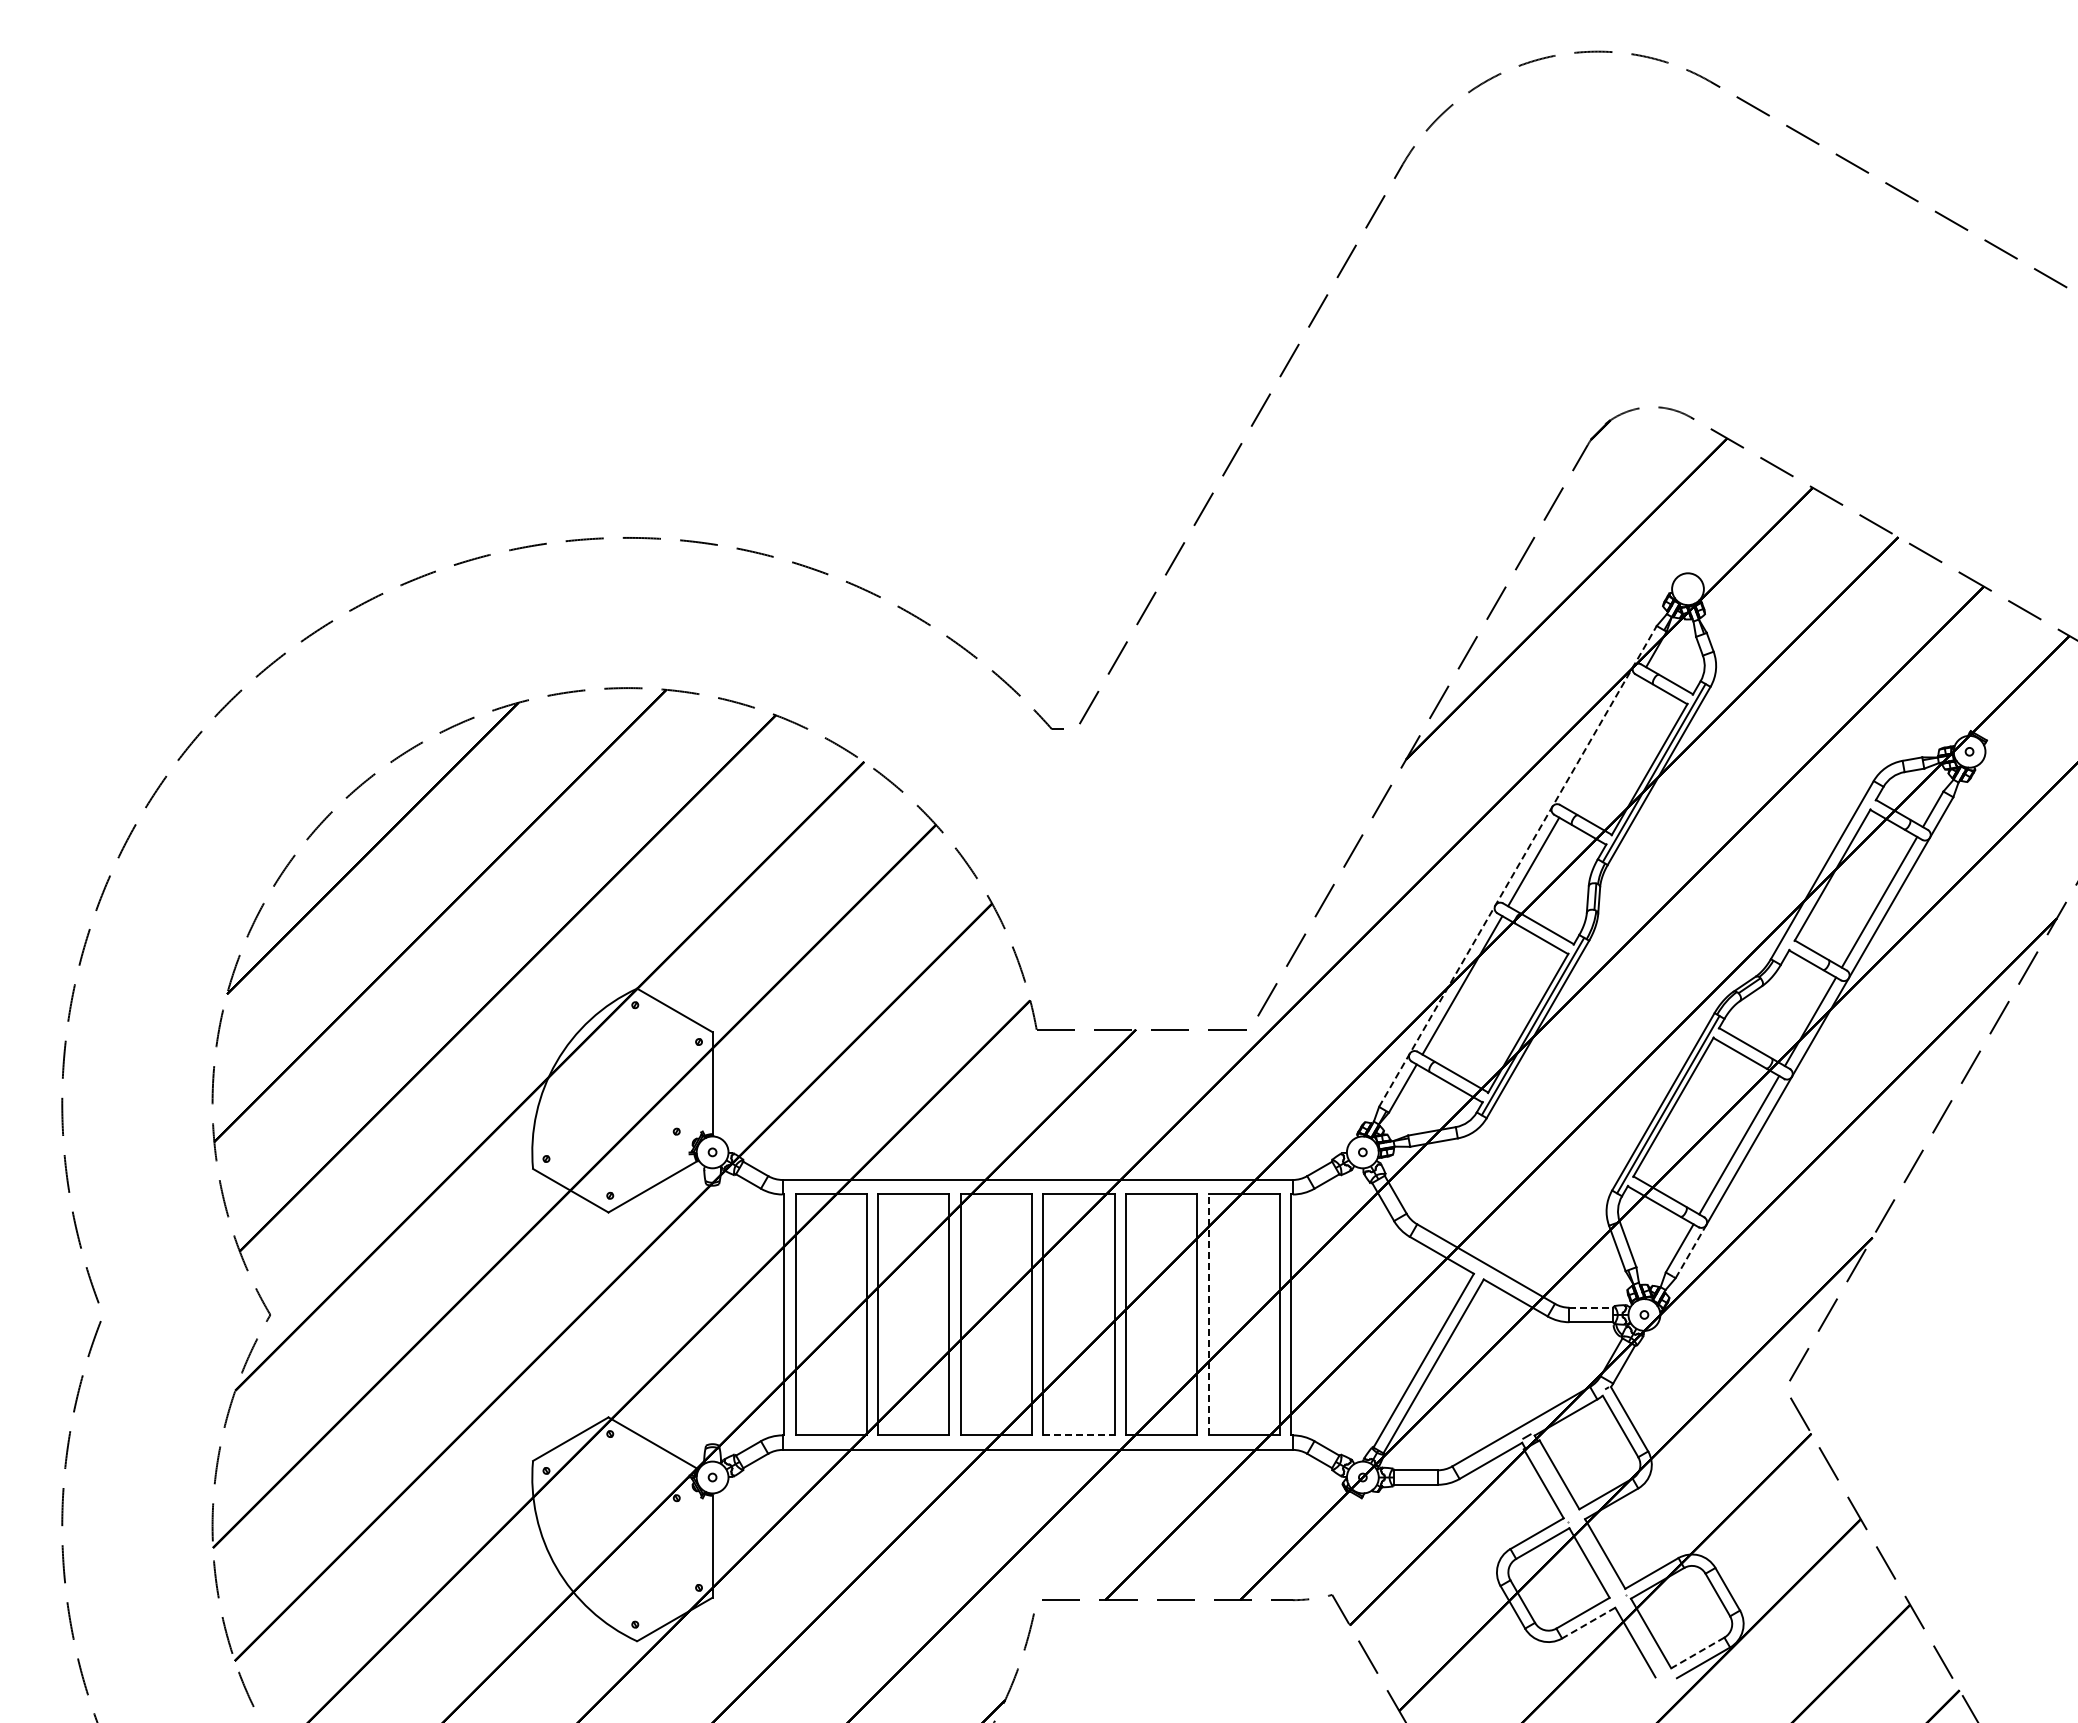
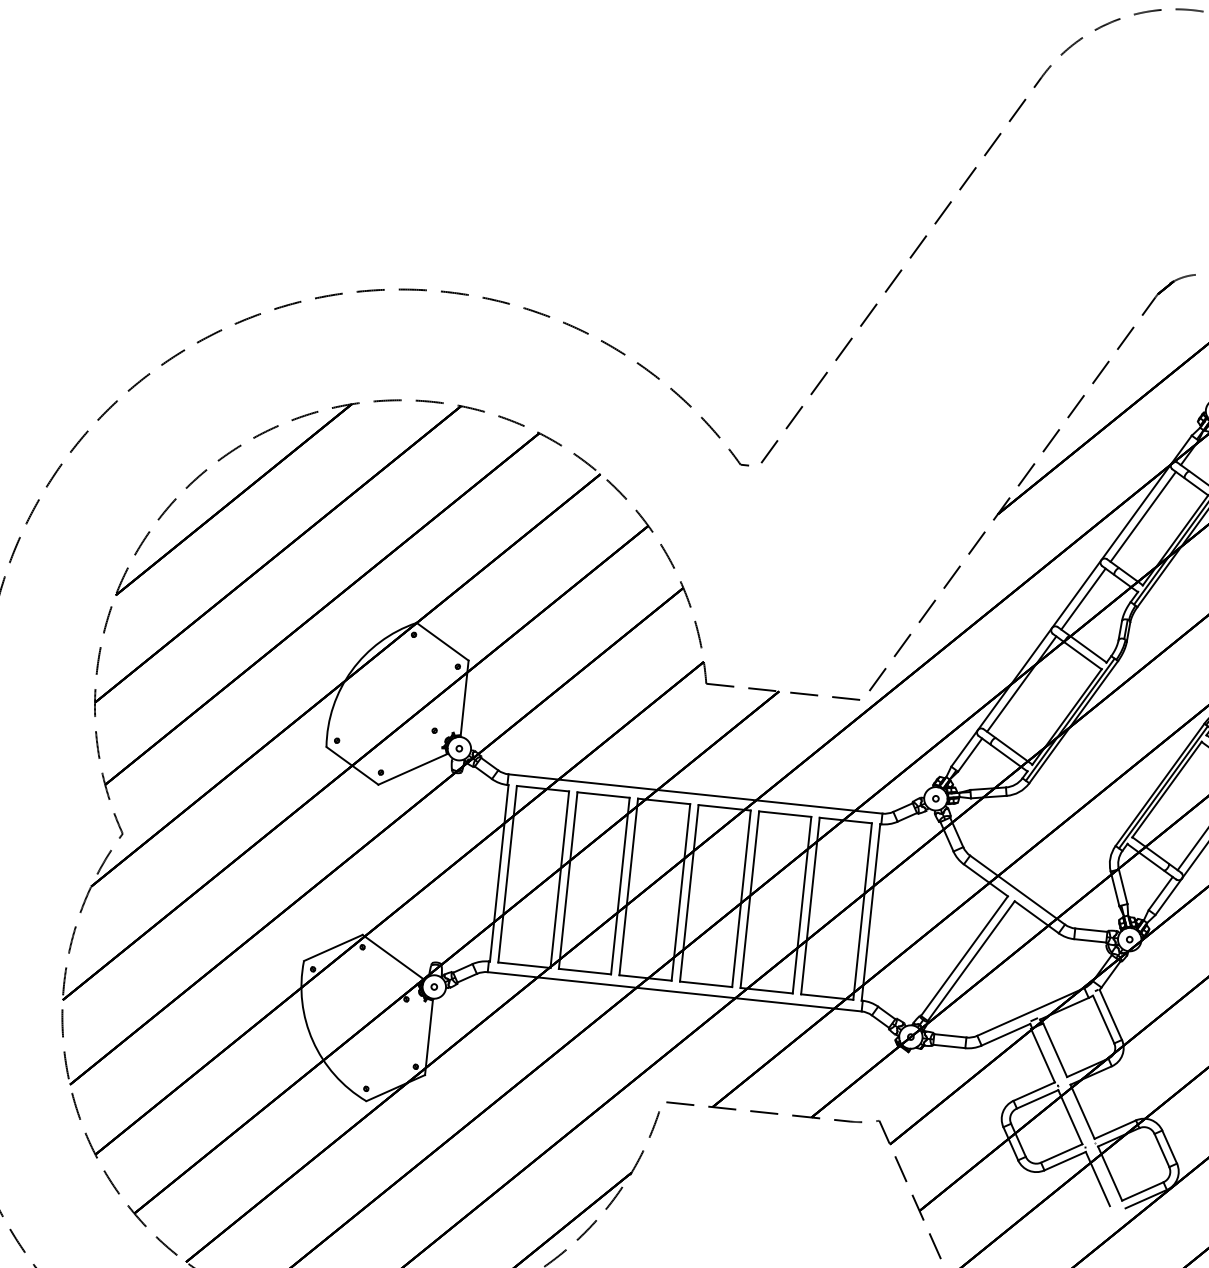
line: (1602, 742) -> (1143, 516), added
line: (1517, 866) -> (1071, 601), dashed -> solid
line: (1691, 1251) -> (1169, 896), dashed -> solid
line: (1591, 1307) -> (1091, 930), dashed -> solid
line: (1208, 1314) -> (810, 905), dashed -> solid
line: (1079, 1435) -> (706, 984), dashed -> solid
line: (1588, 1623) -> (1064, 1161), dashed -> solid
line: (1697, 1652) -> (1142, 1191), dashed -> solid

